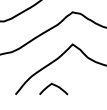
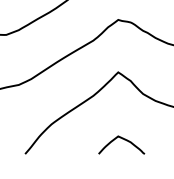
curve: (54, 86) -> (122, 140), moved

